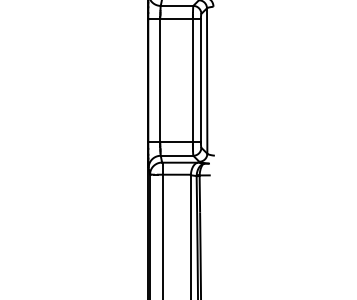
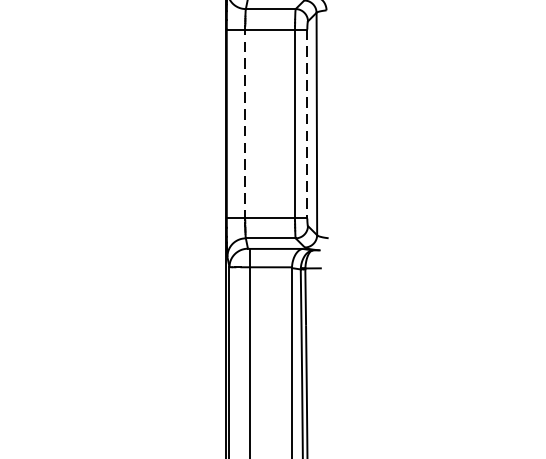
line: (160, 81) -> (245, 124), solid -> dashed
line: (200, 81) -> (306, 124), solid -> dashed

